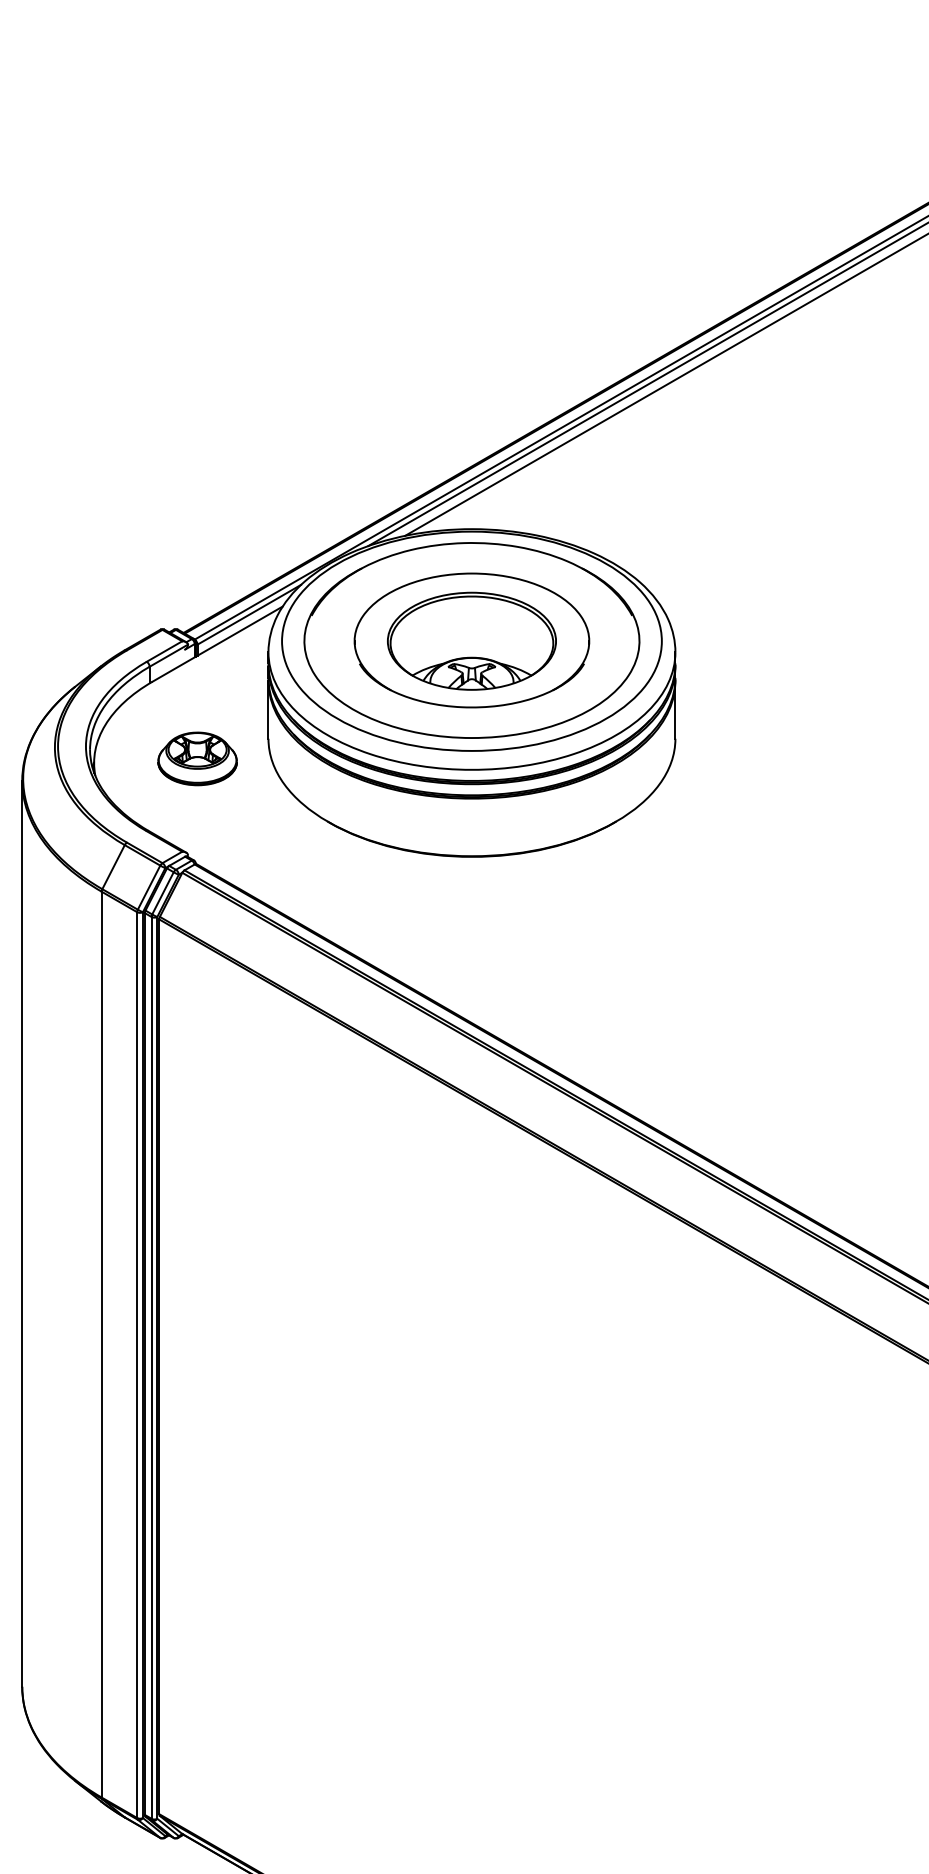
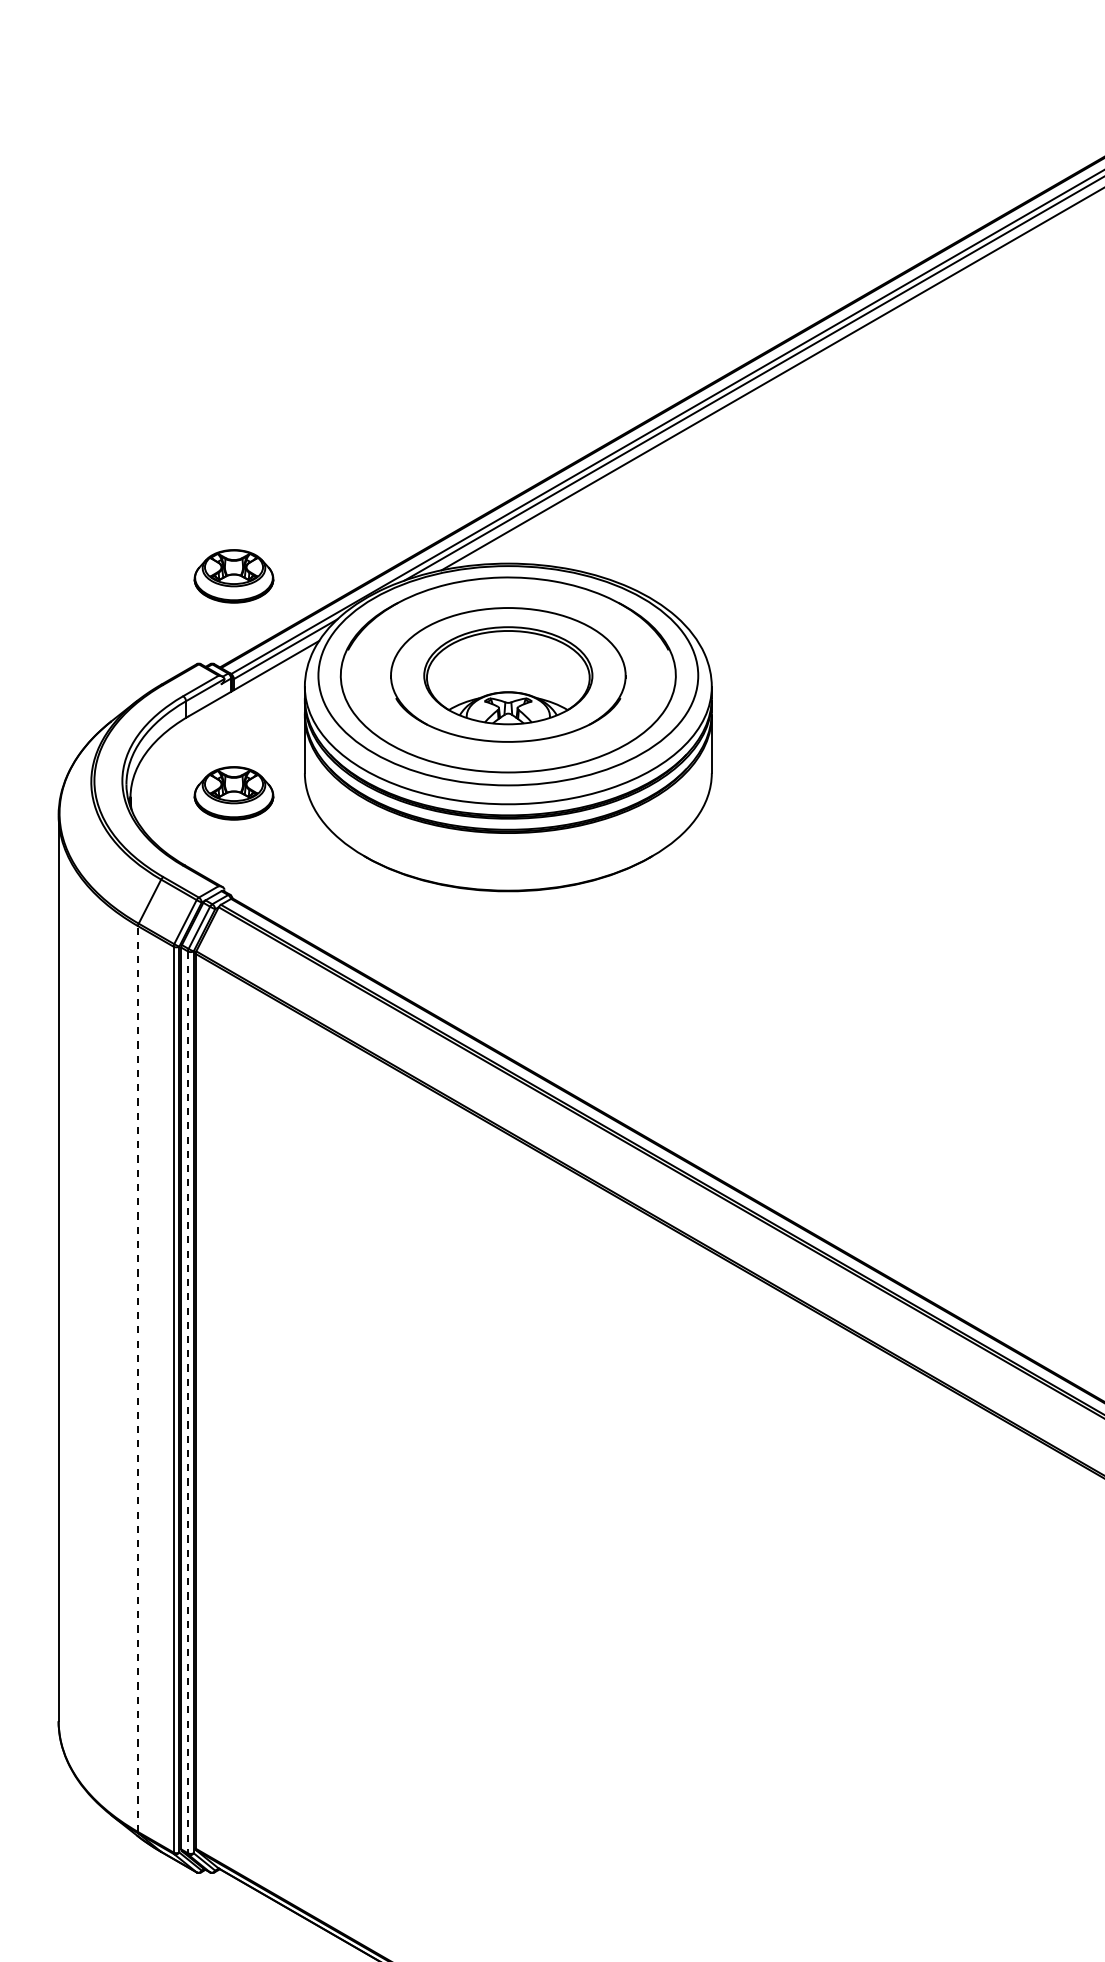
part: (197, 542) -> (233, 576), added
line: (102, 1345) -> (138, 1379), solid -> dashed
line: (151, 1368) -> (187, 1402), solid -> dashed

